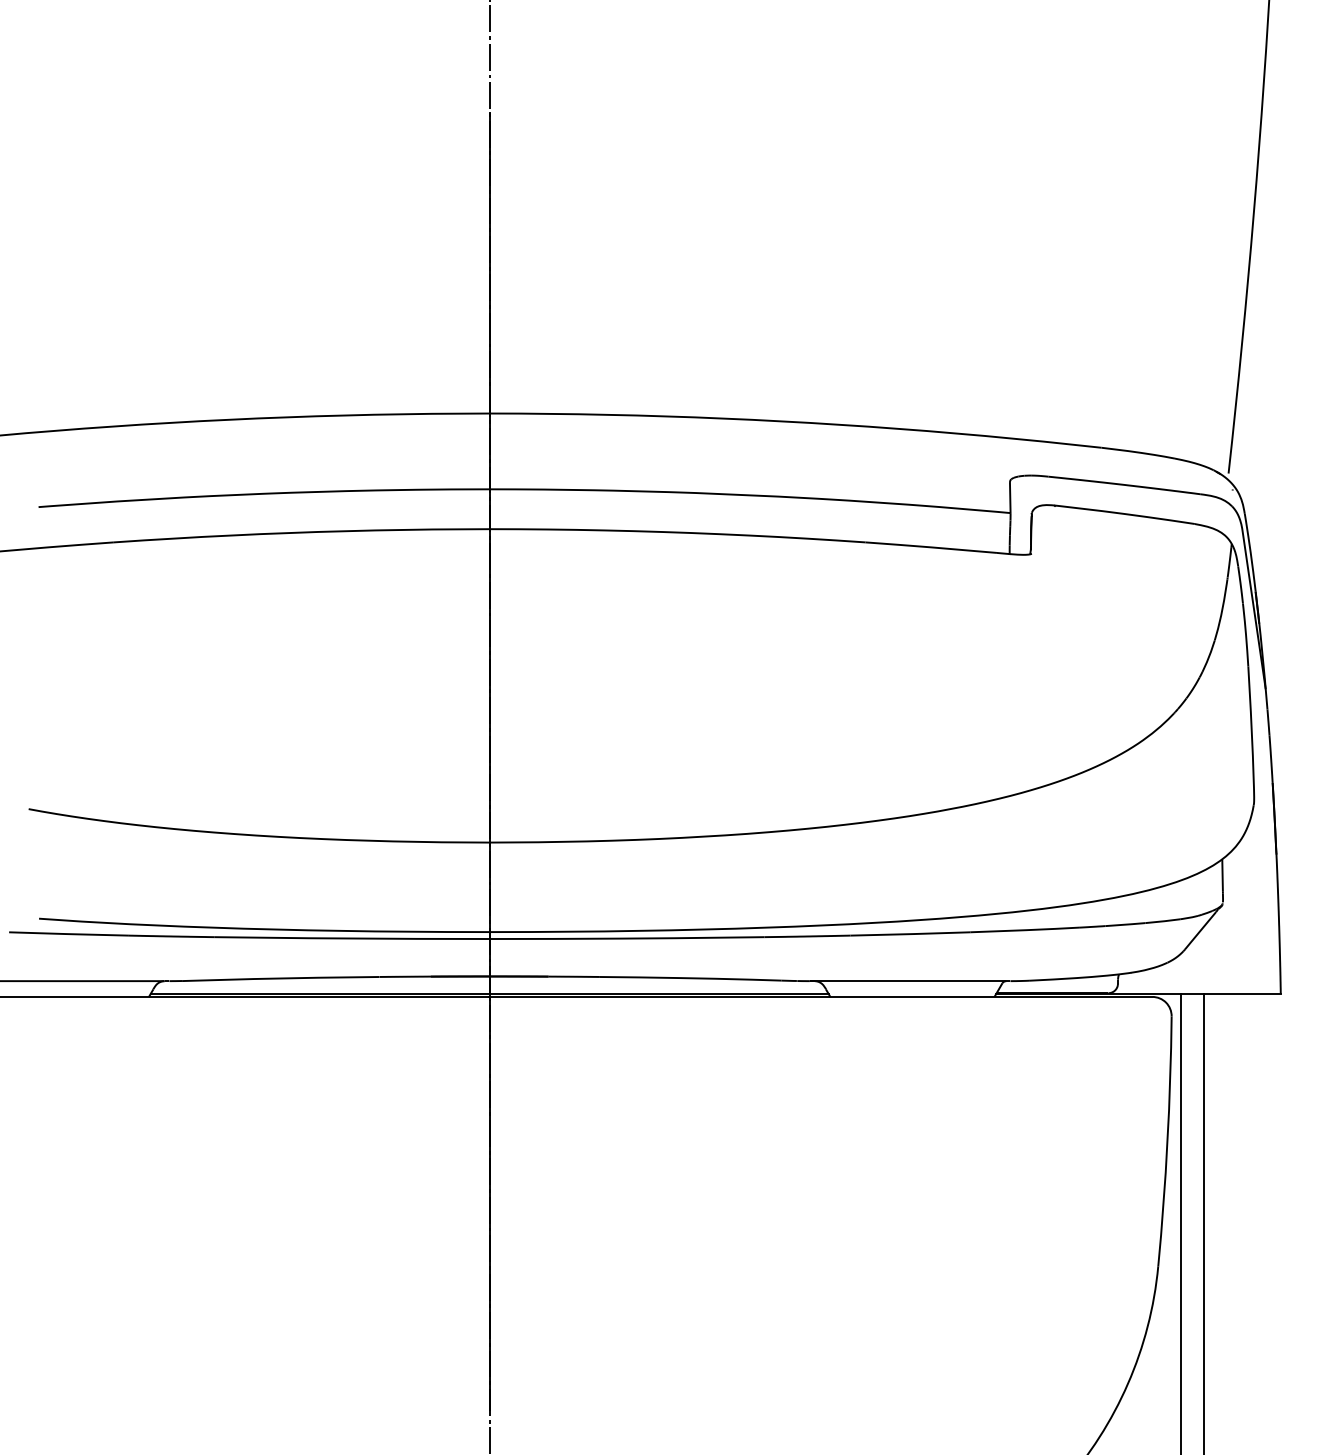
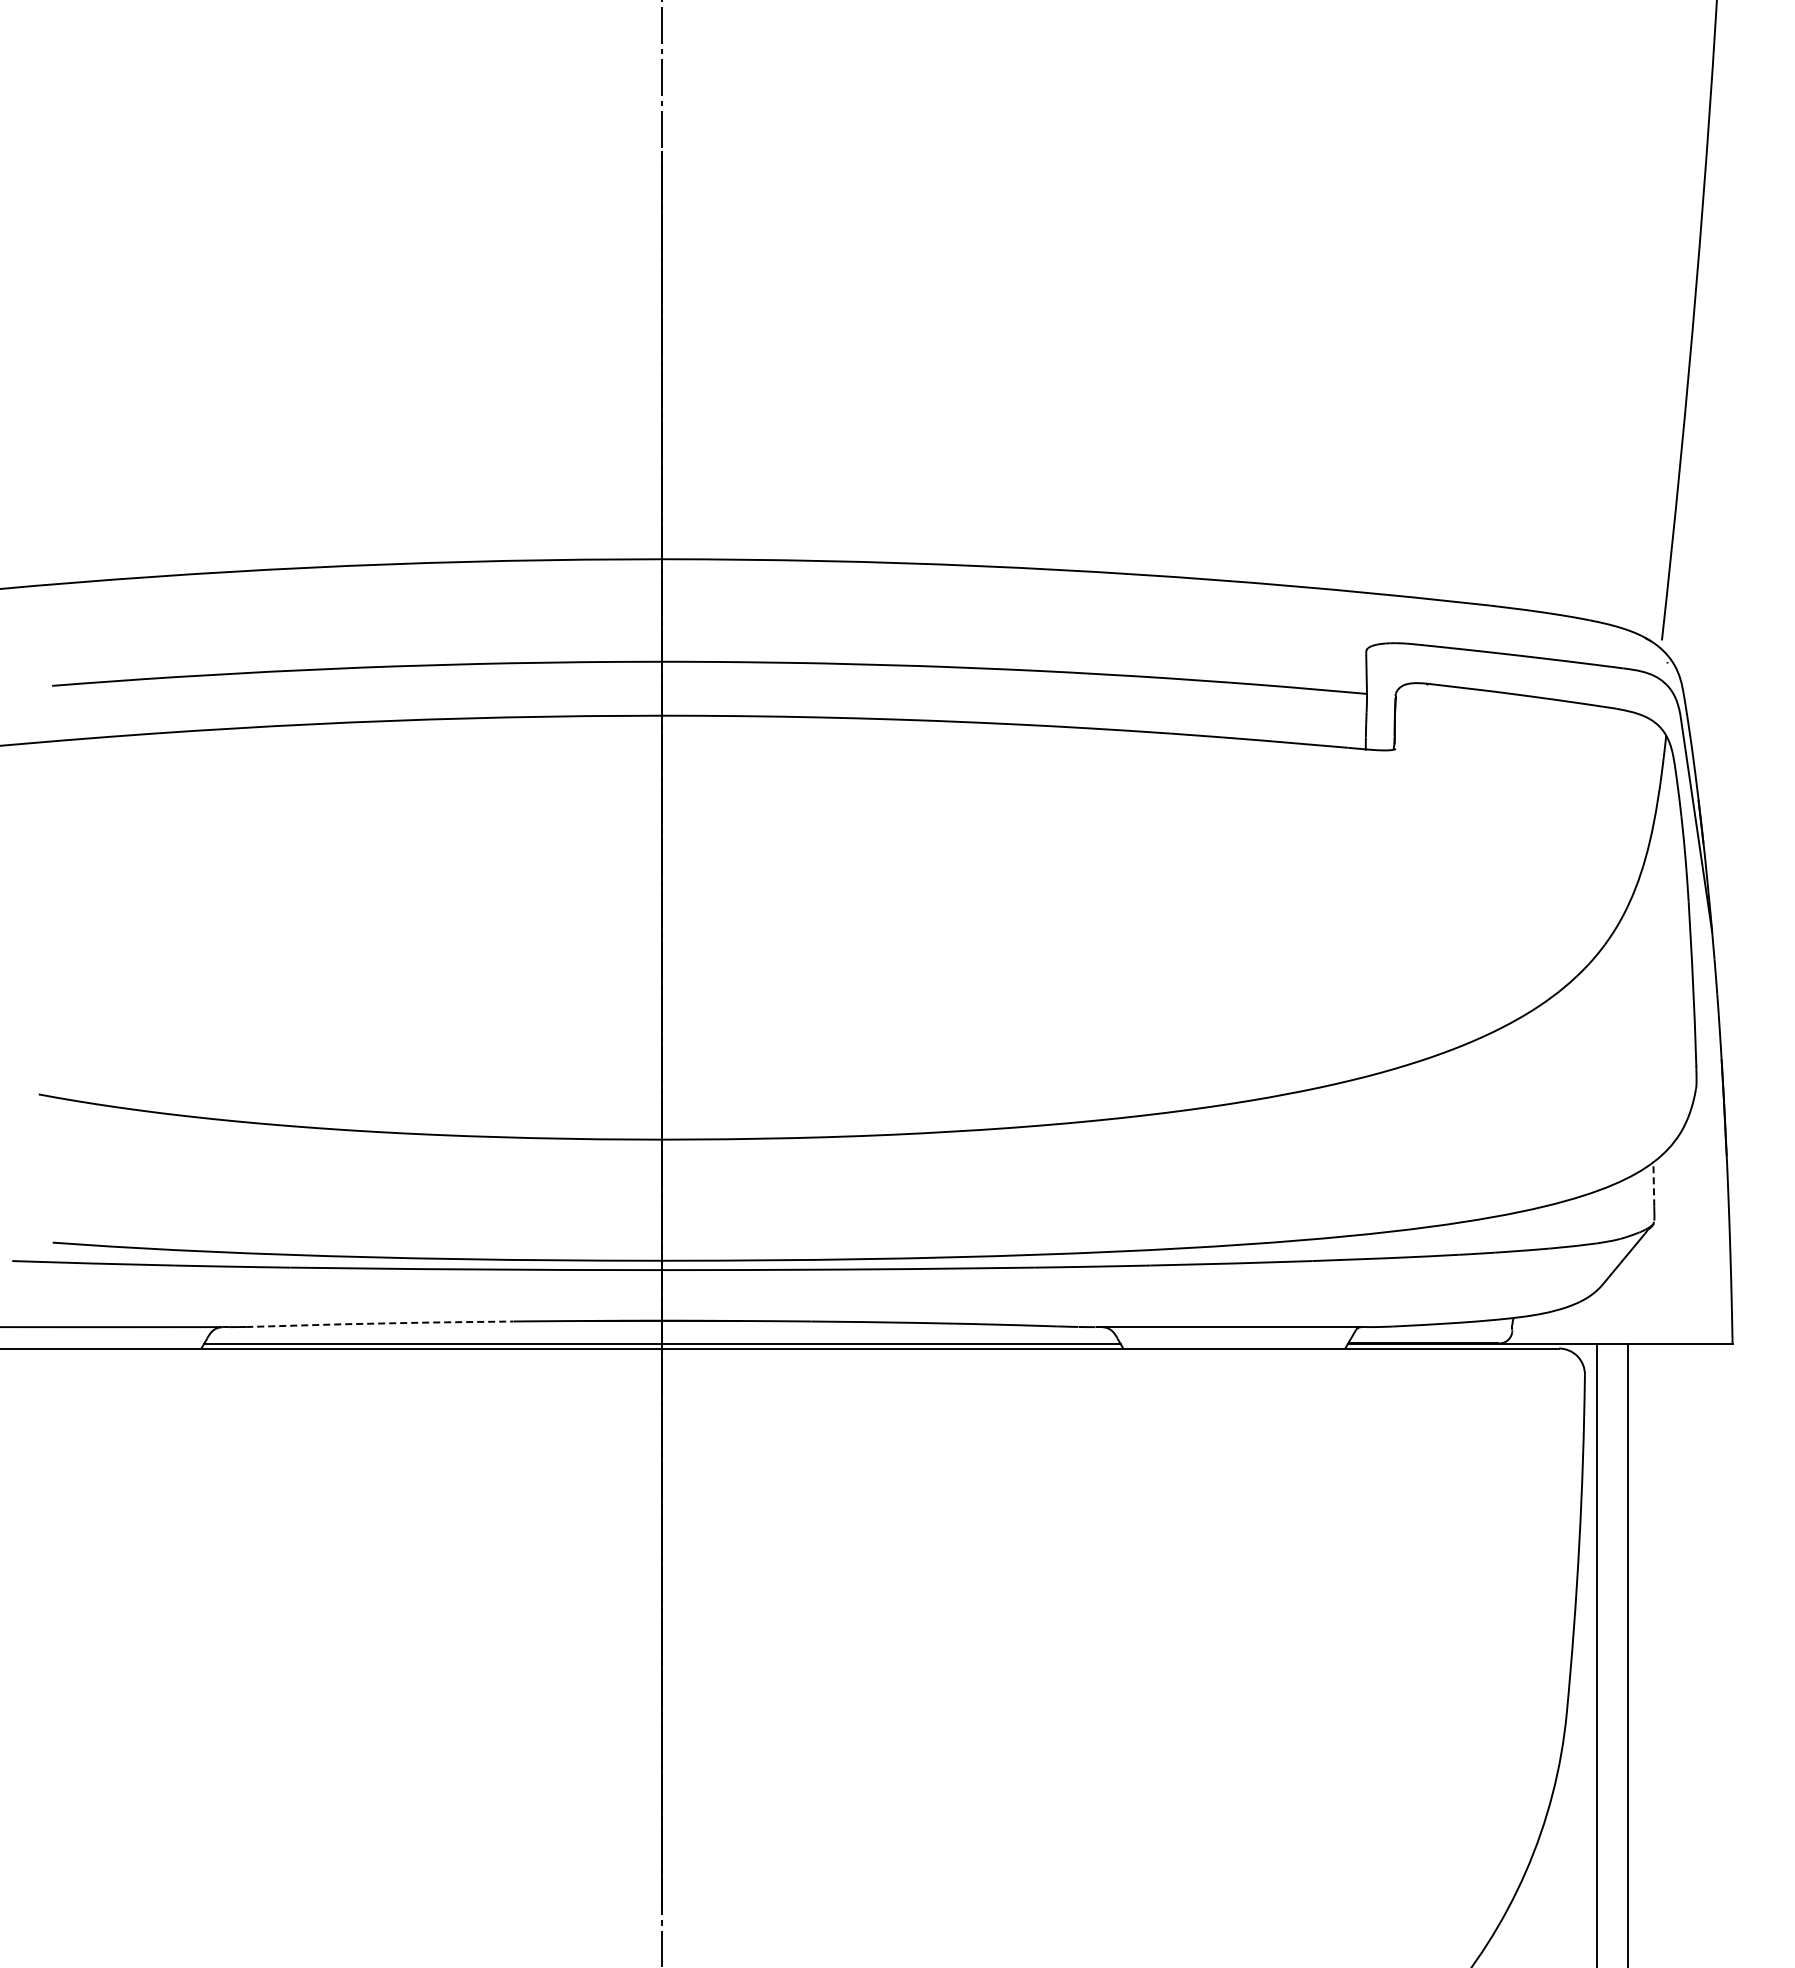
line: (1222, 875) -> (1653, 1184), solid -> dashed
line: (281, 978) -> (380, 1323), solid -> dashed

